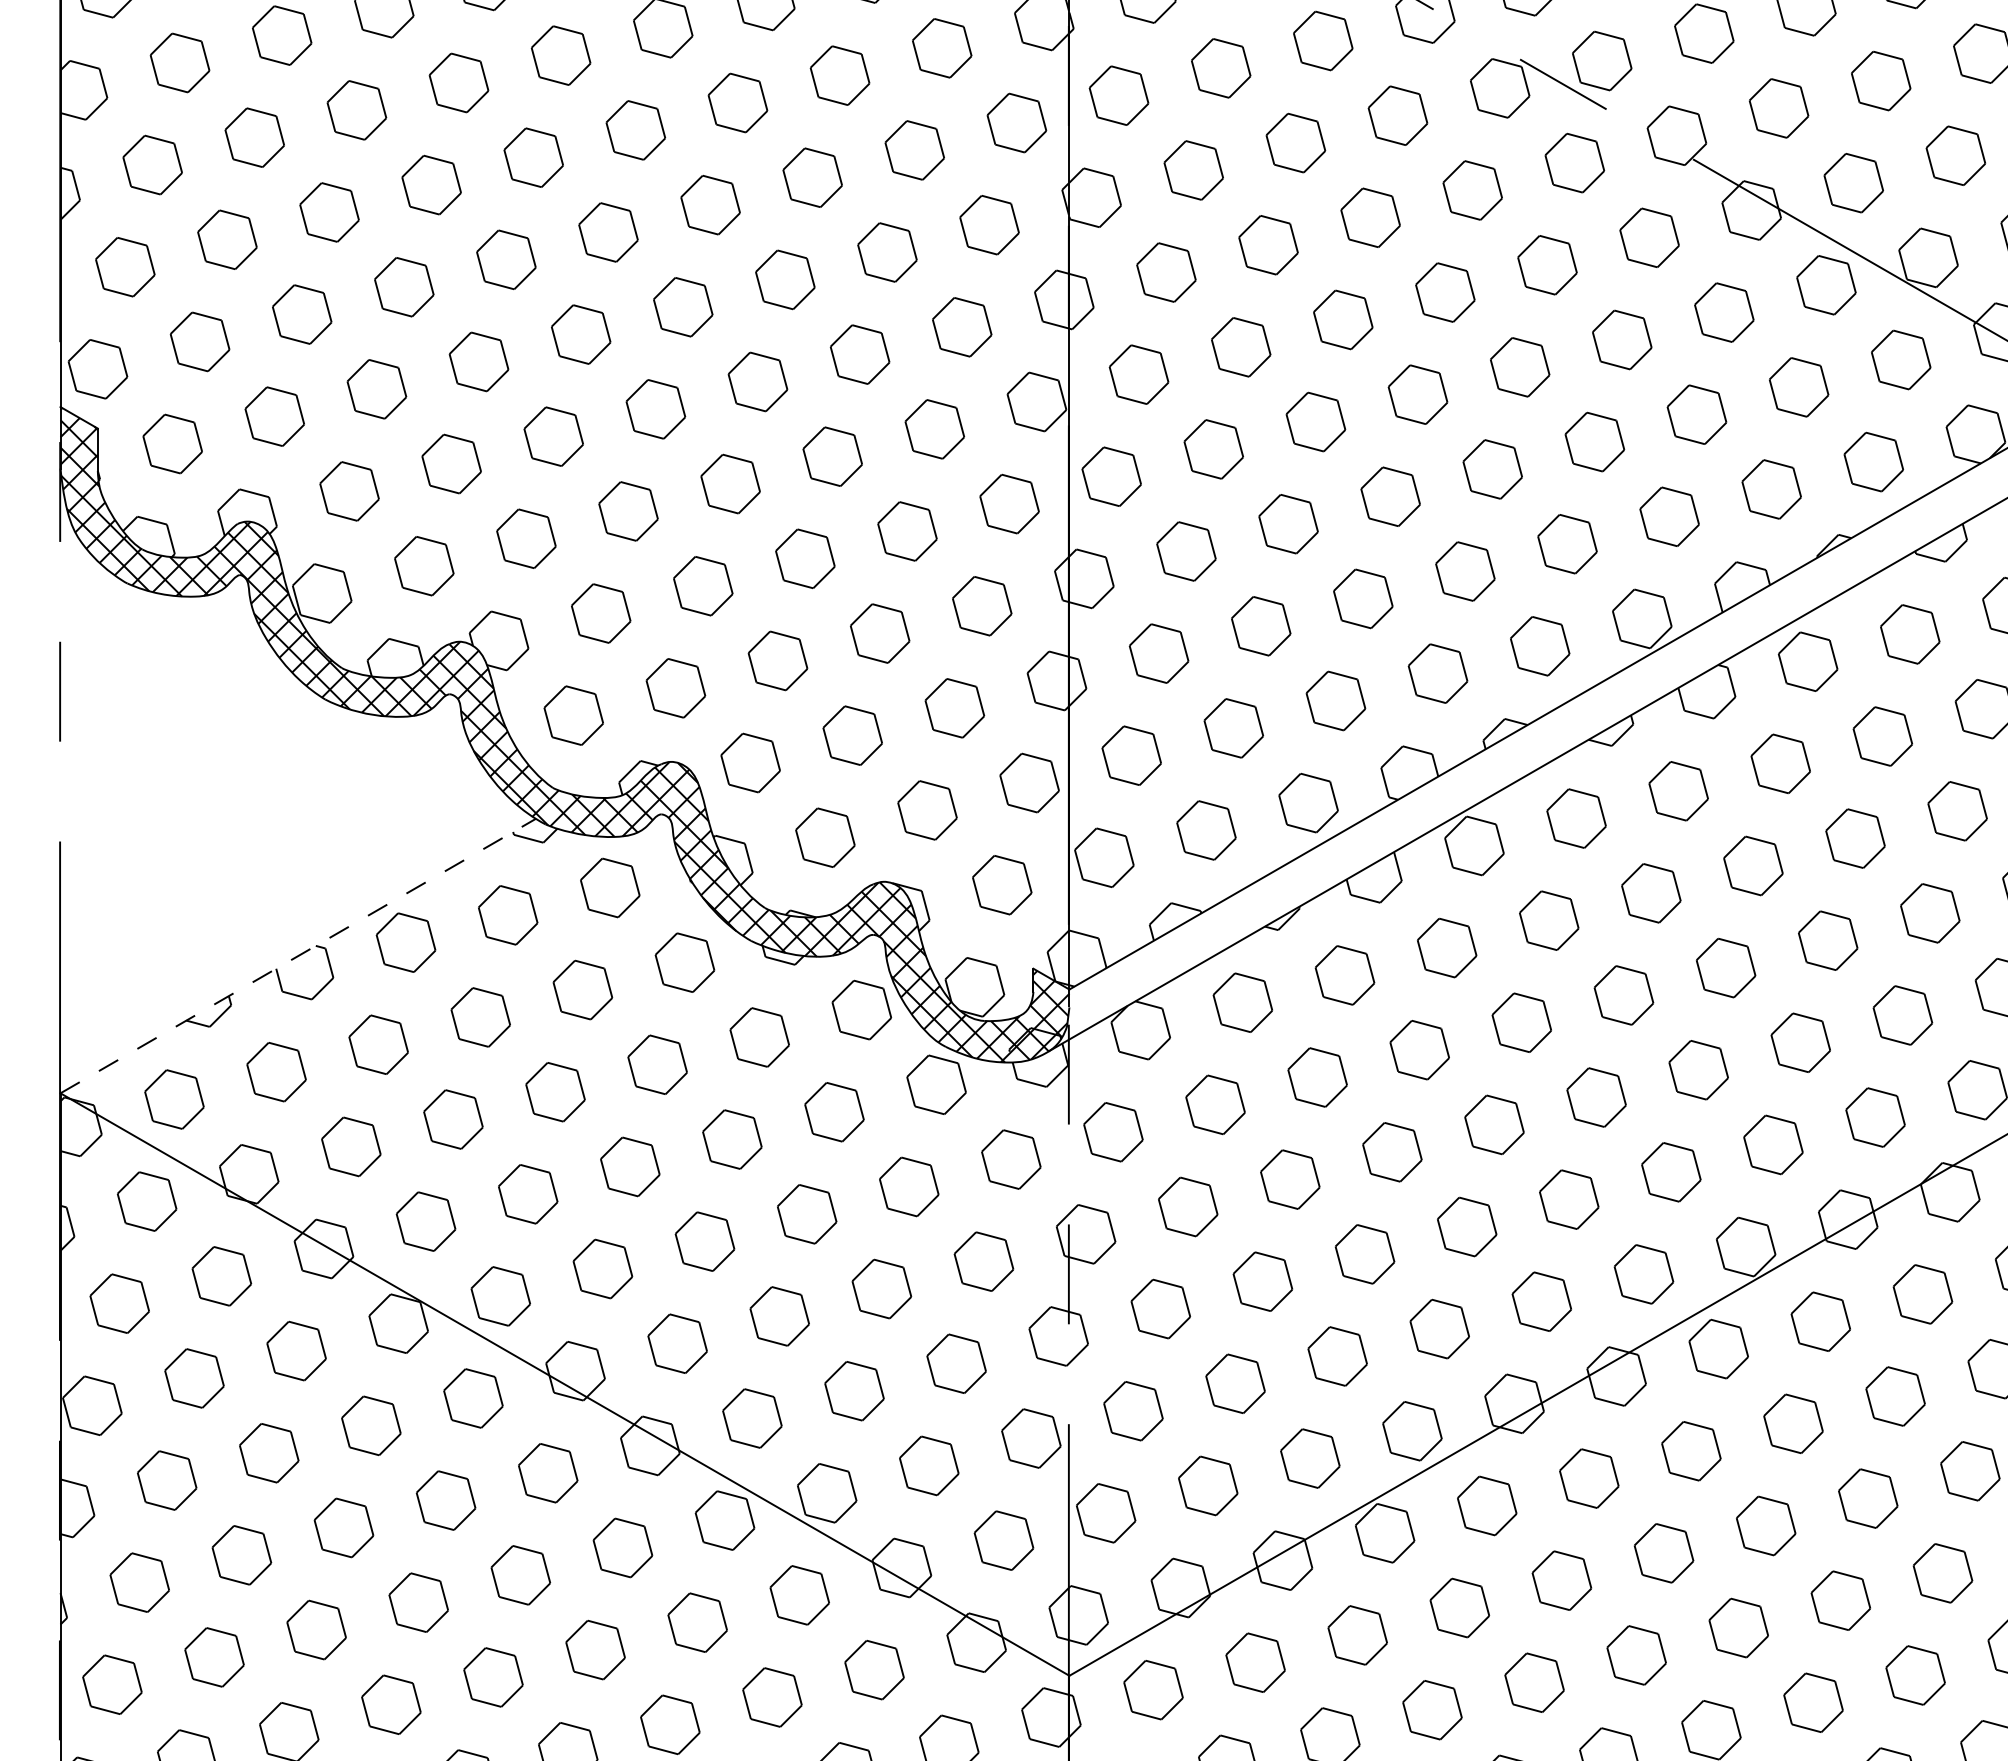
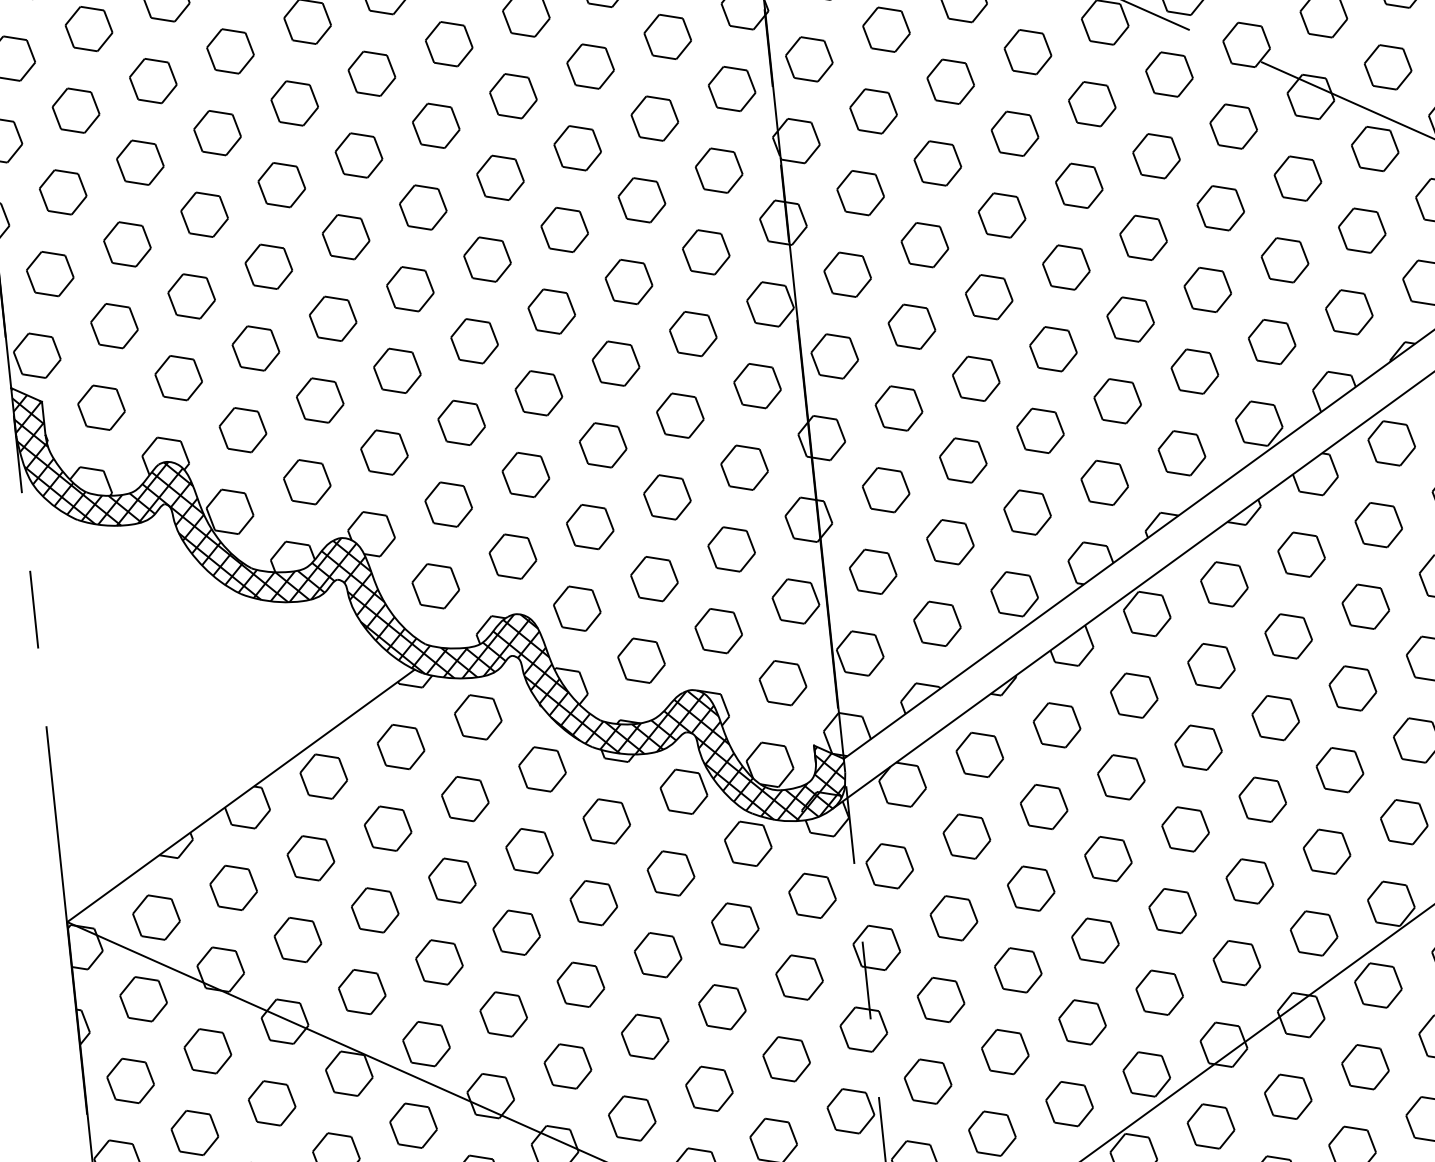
line: (298, 955) -> (241, 795), dashed -> solid

